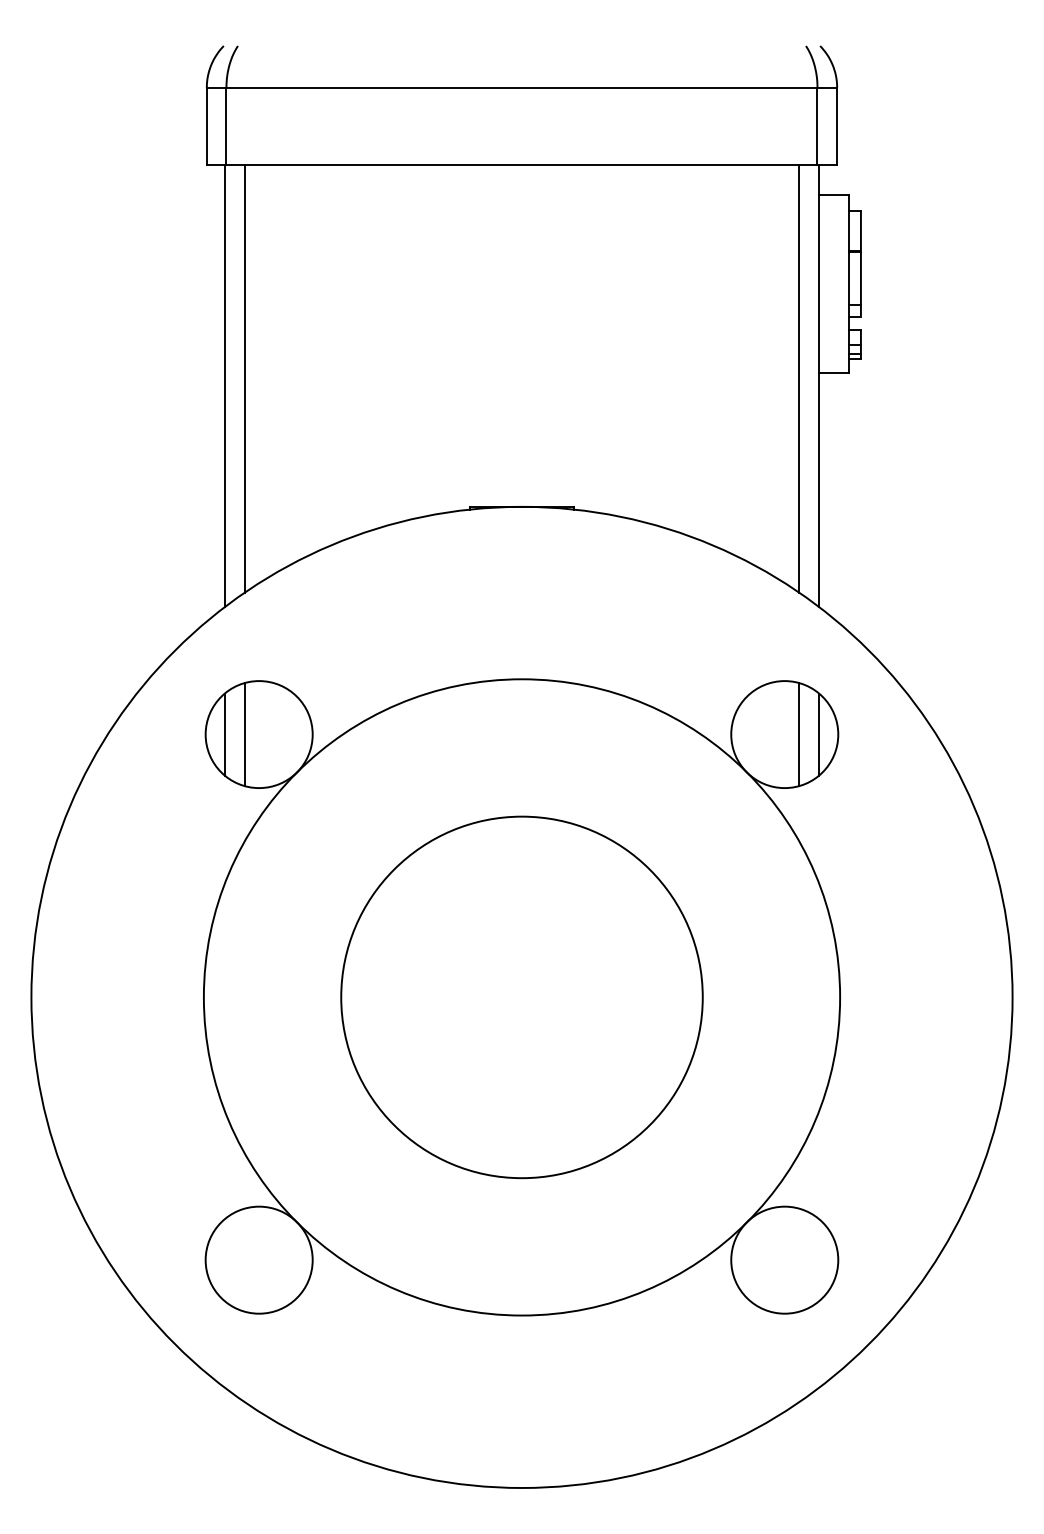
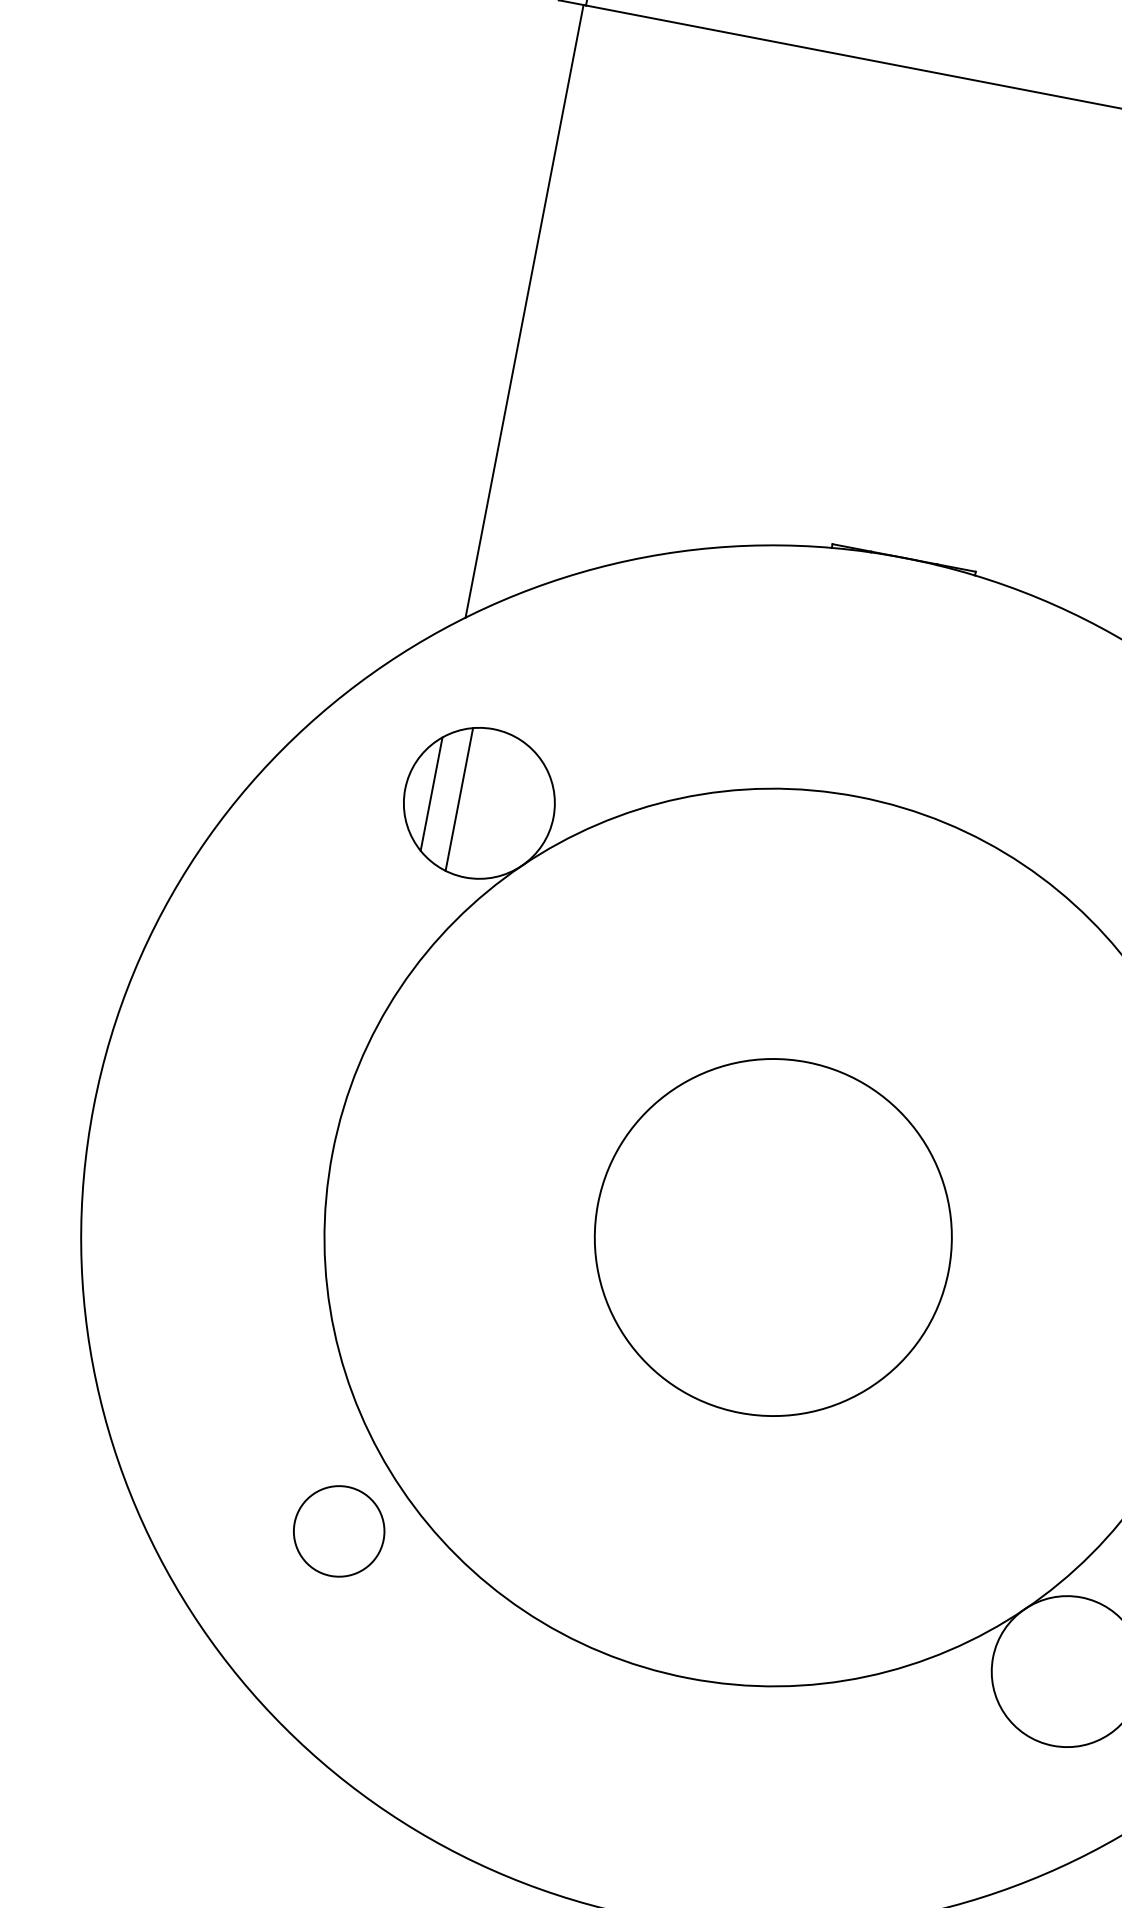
line: (244, 378) -> (554, 306), removed
circle: (521, 997) -> (772, 1237), size x0.7
circle: (258, 1259) -> (338, 1530), size x0.6

